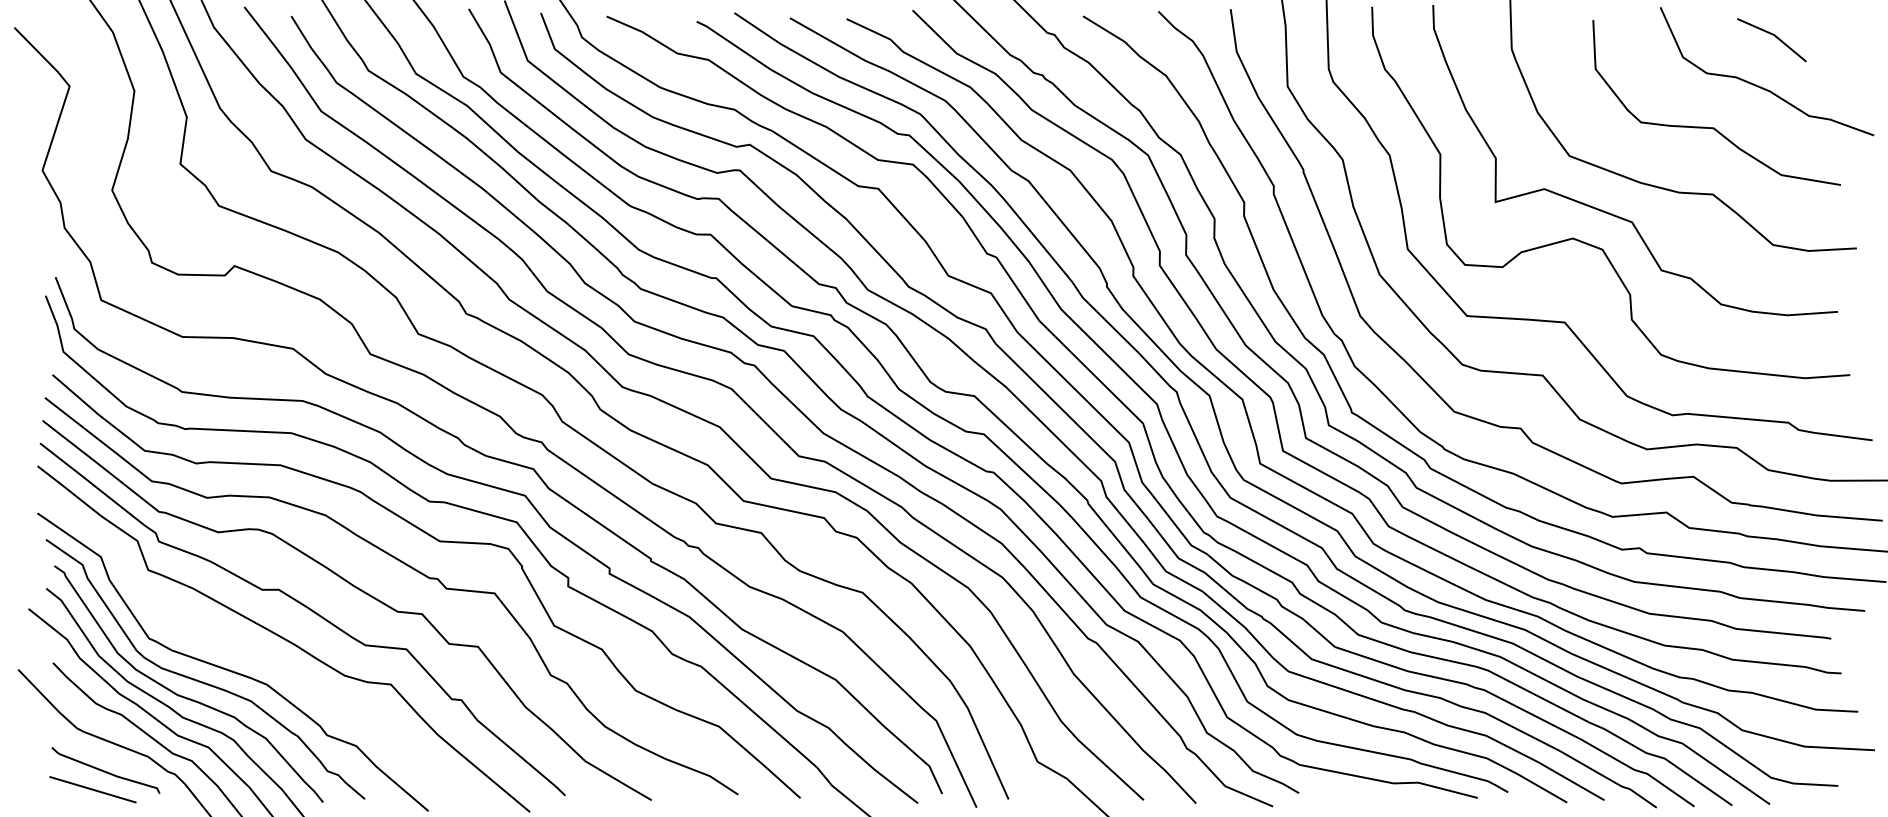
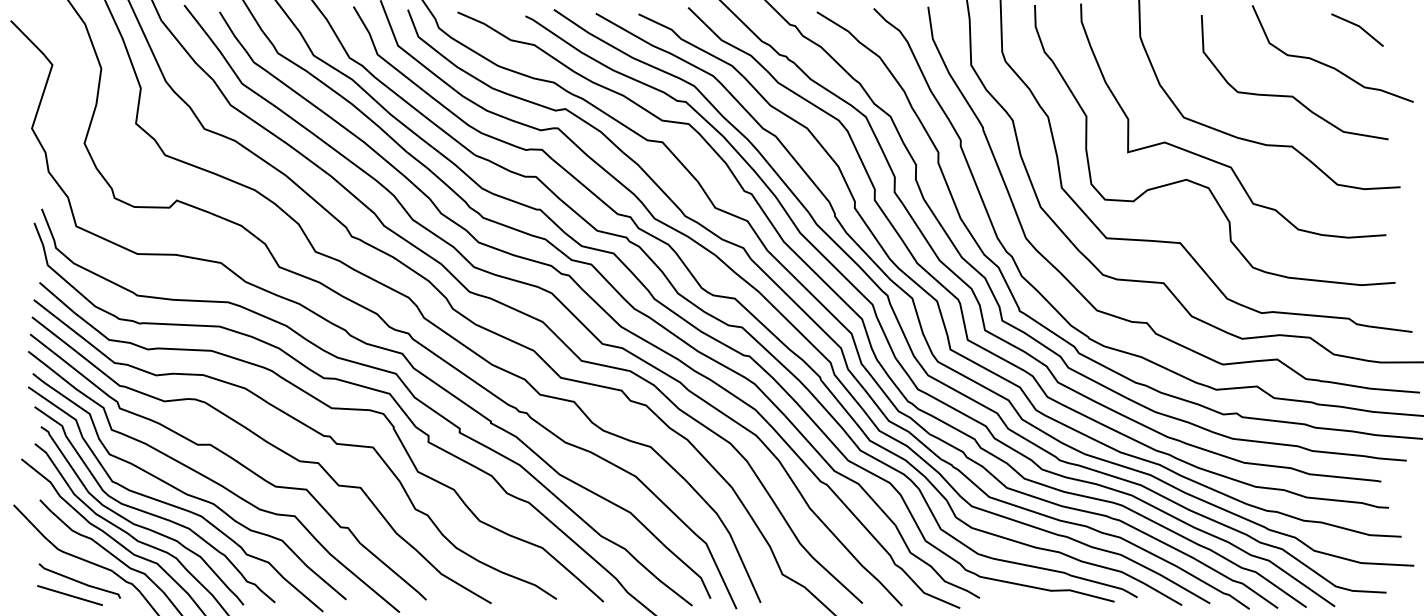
line: (1774, 36) -> (1359, 27), moved
curve: (246, 653) -> (185, 492), added

